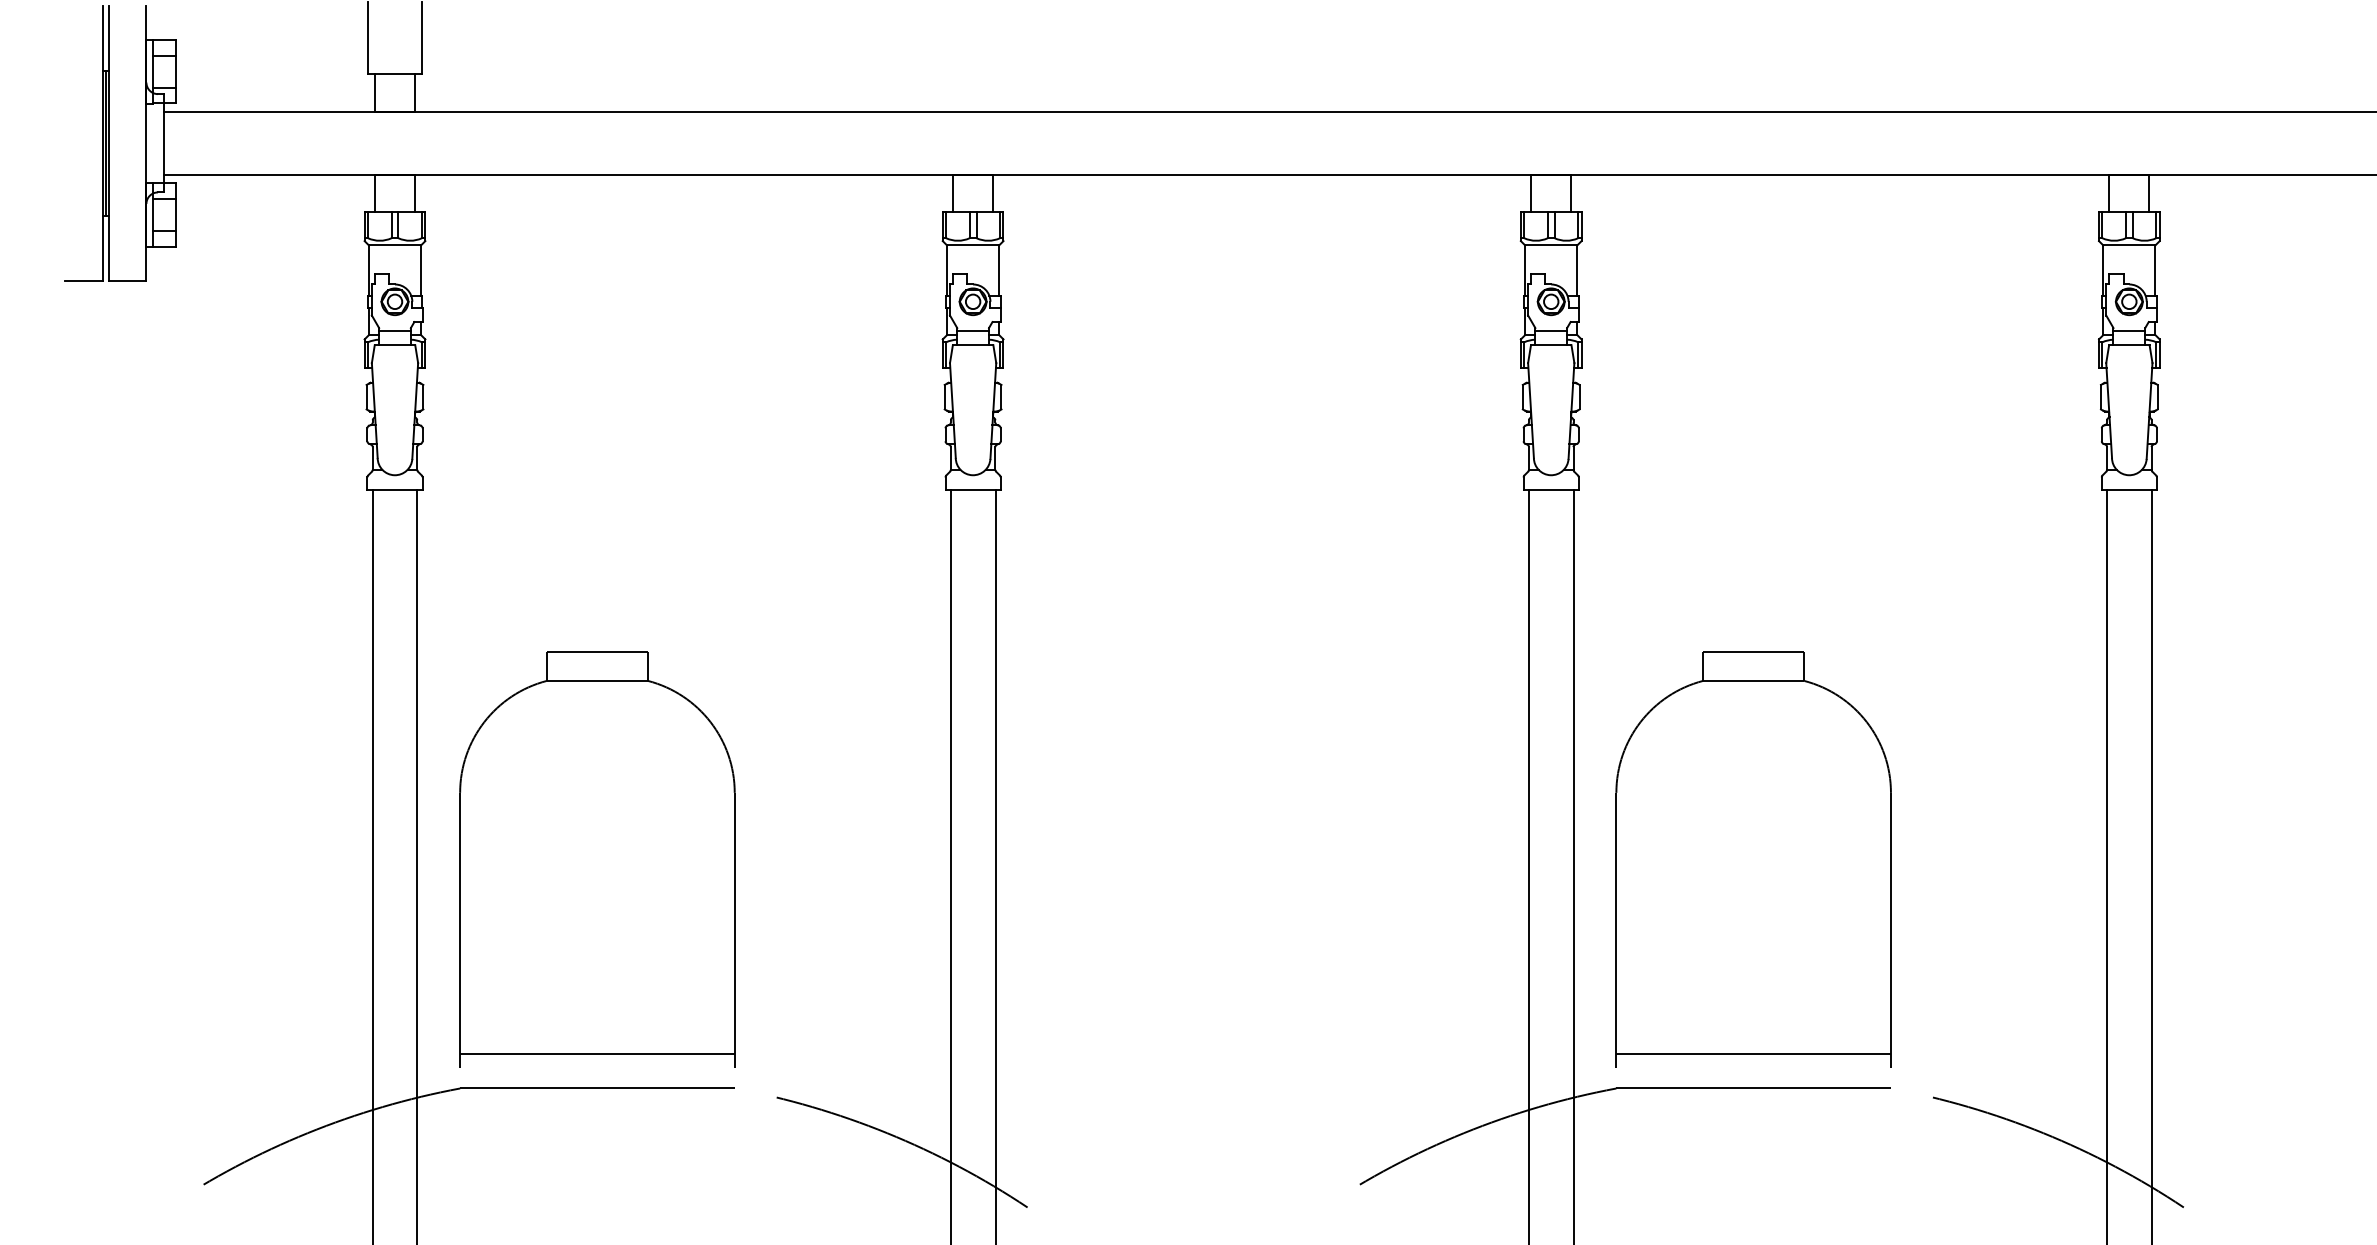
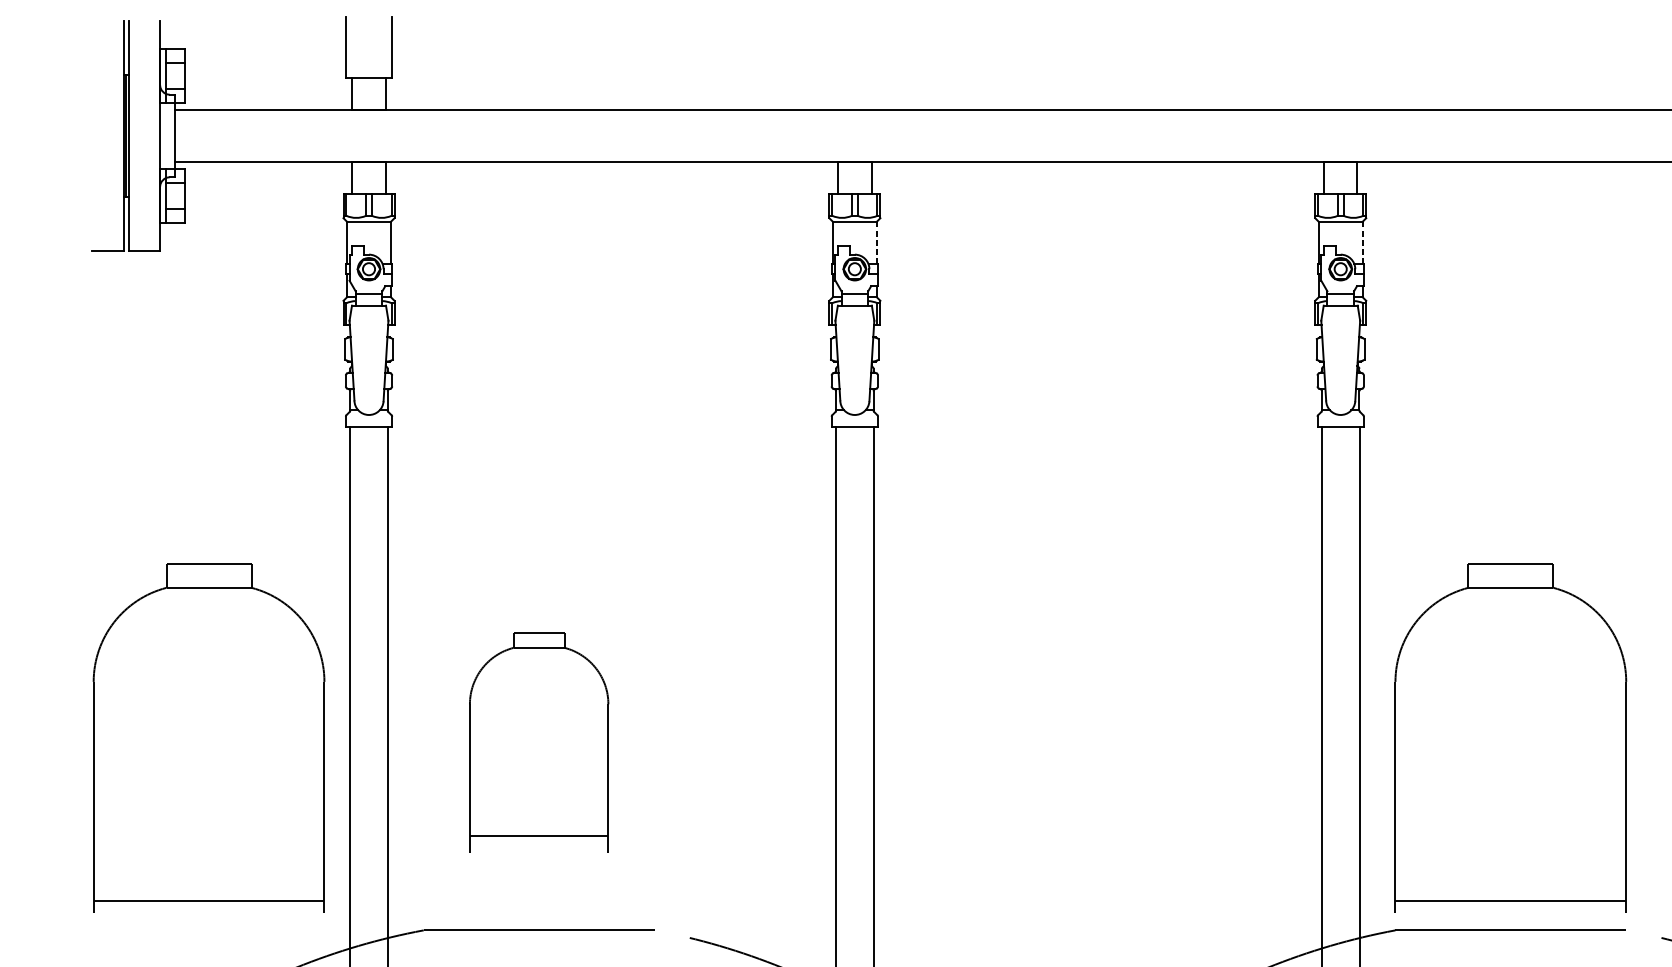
line: (999, 270) -> (877, 242), solid -> dashed
line: (1577, 270) -> (1362, 242), solid -> dashed
part: (204, 859) -> (208, 737), added
part: (597, 859) -> (539, 737), size x0.6

